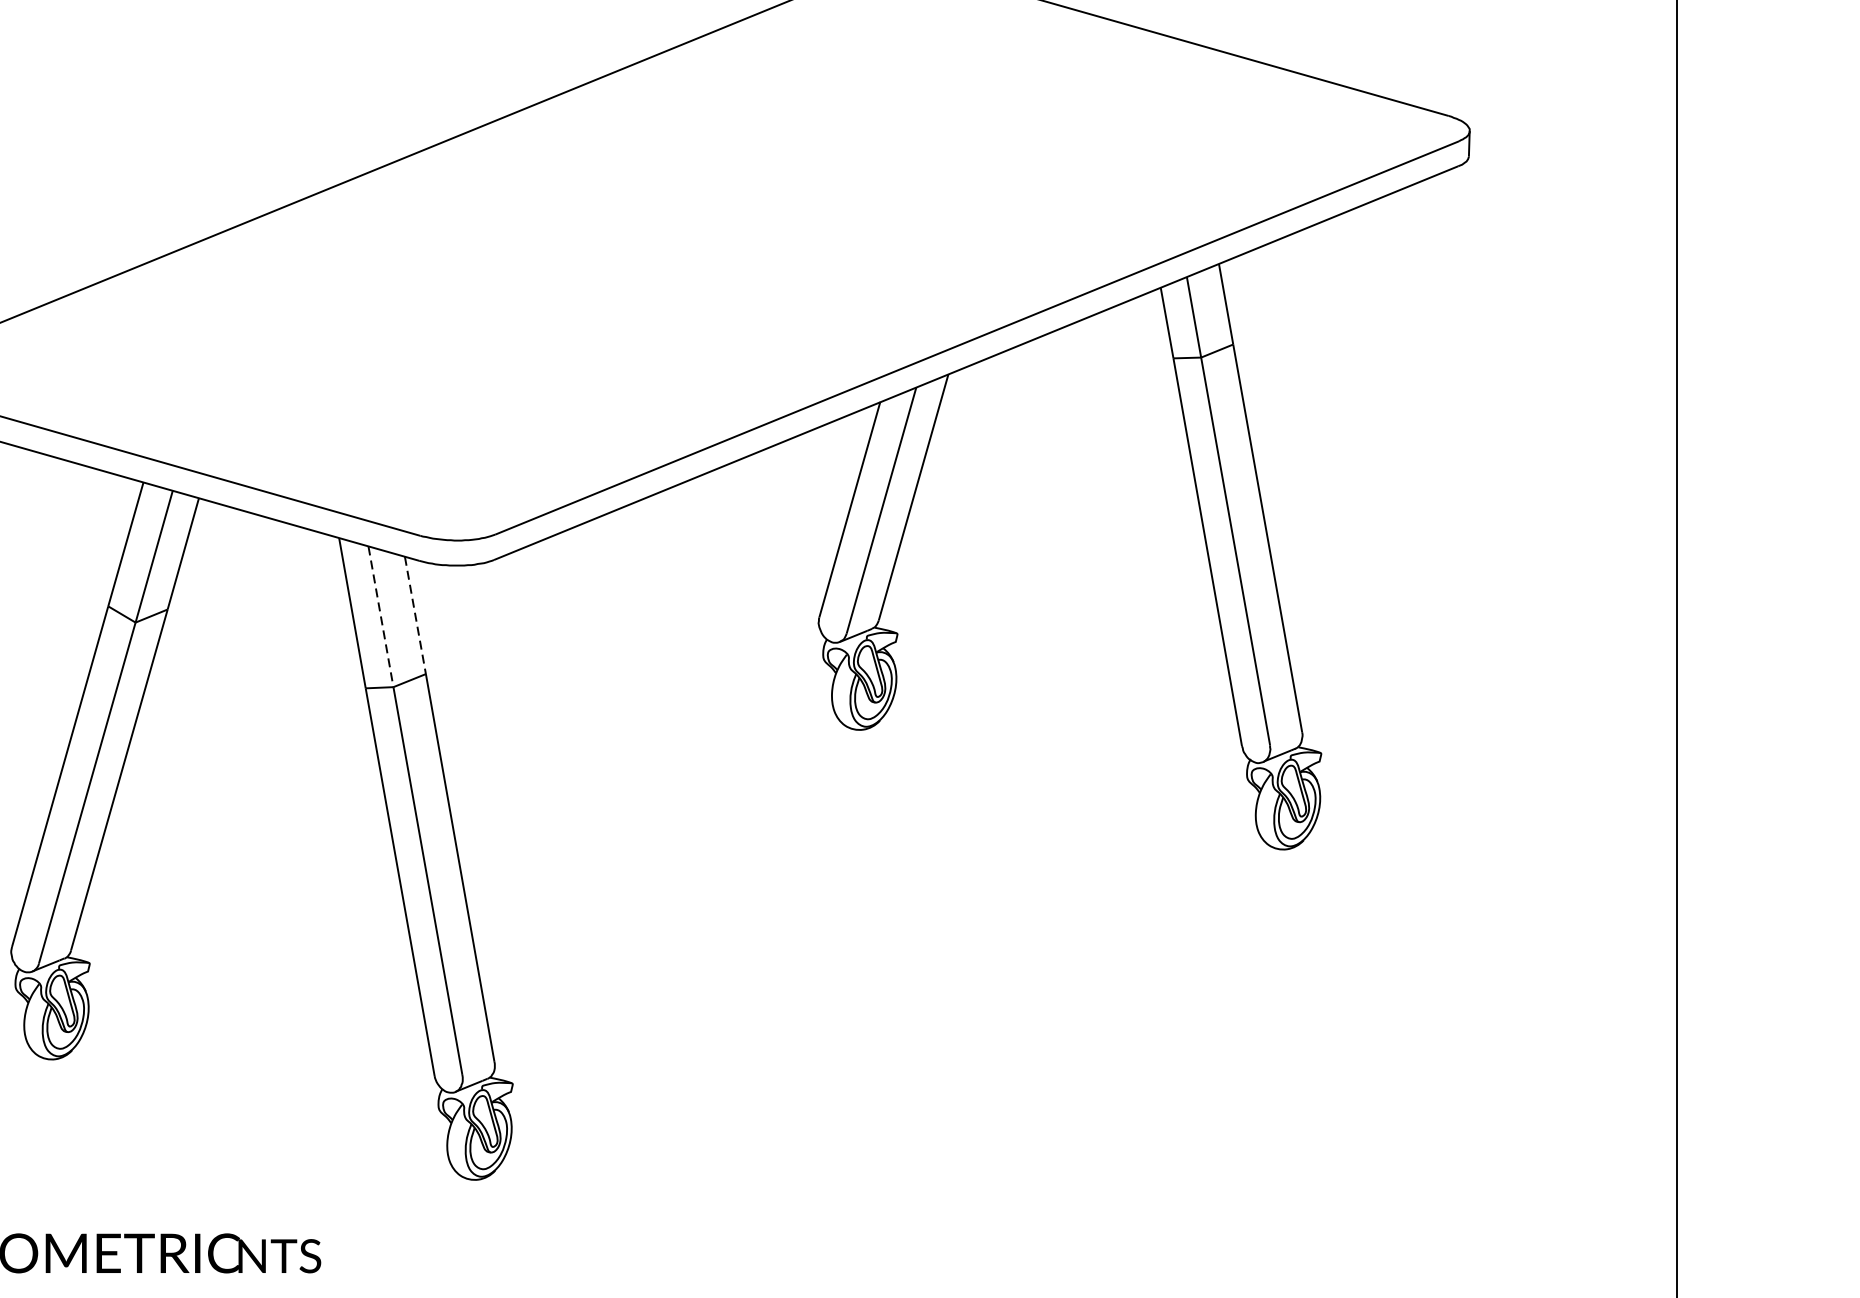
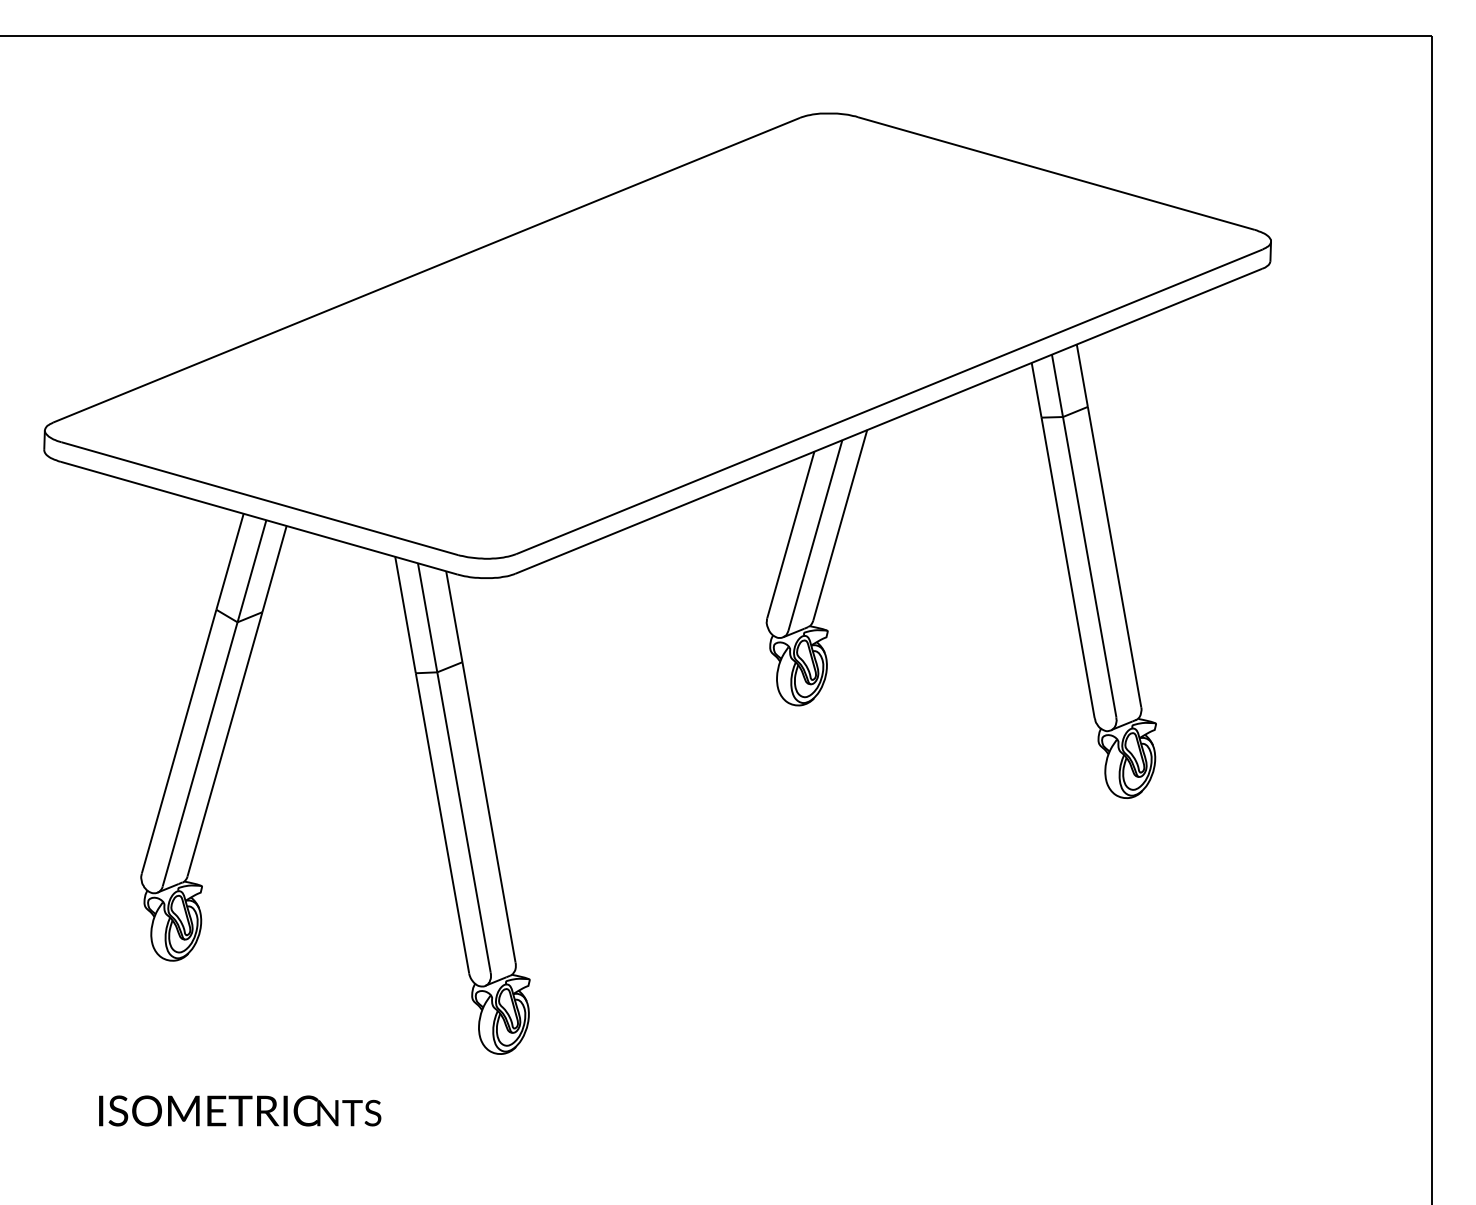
line: (415, 616) -> (454, 617), dashed -> solid
line: (380, 617) -> (427, 618), dashed -> solid

